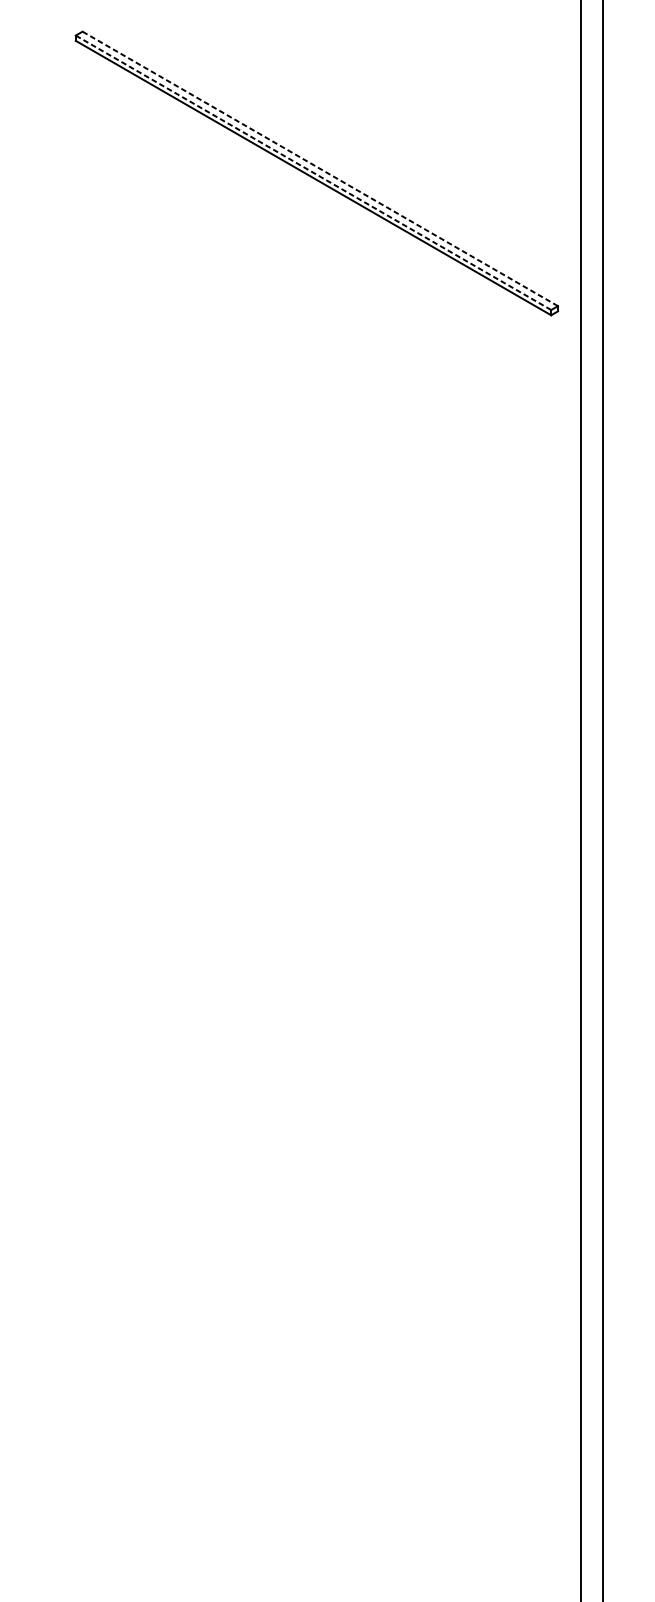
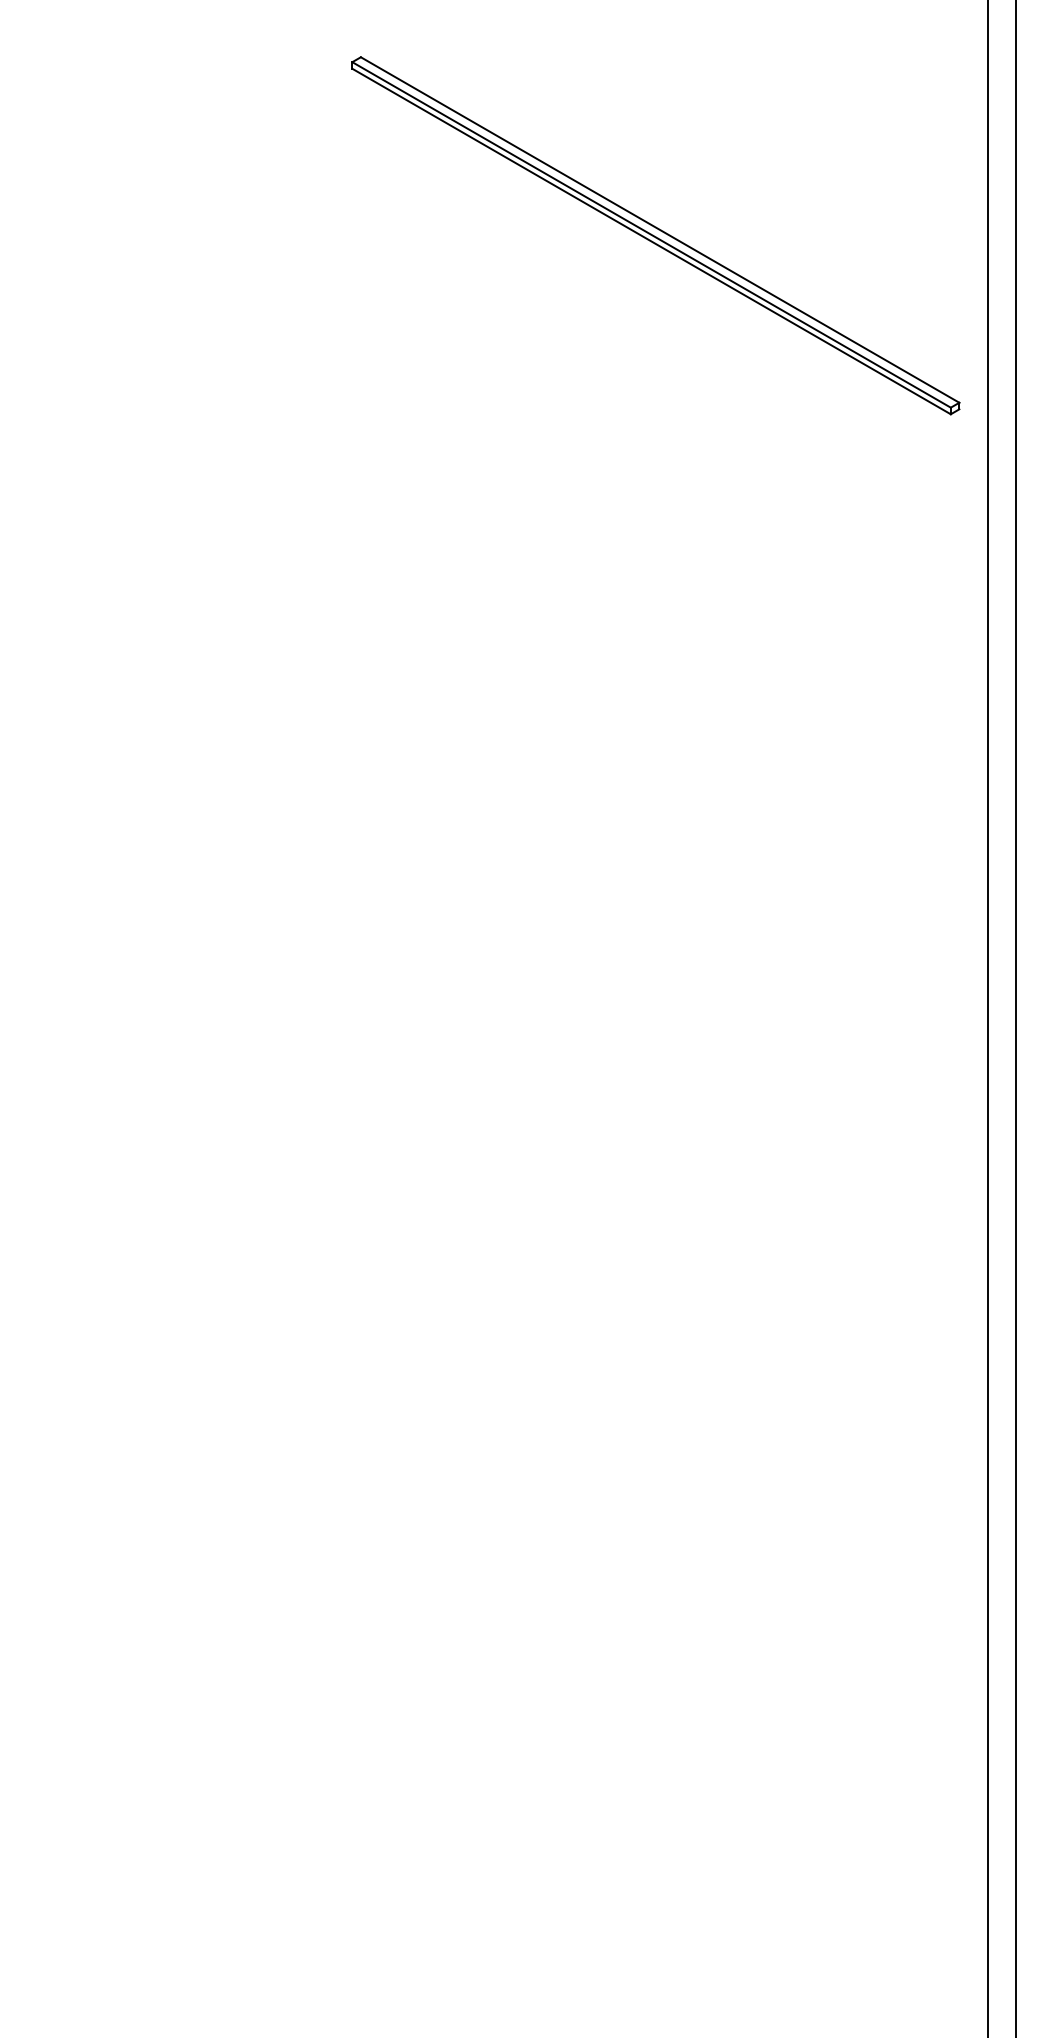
line: (320, 169) -> (660, 230), dashed -> solid
line: (313, 172) -> (651, 234), dashed -> solid

